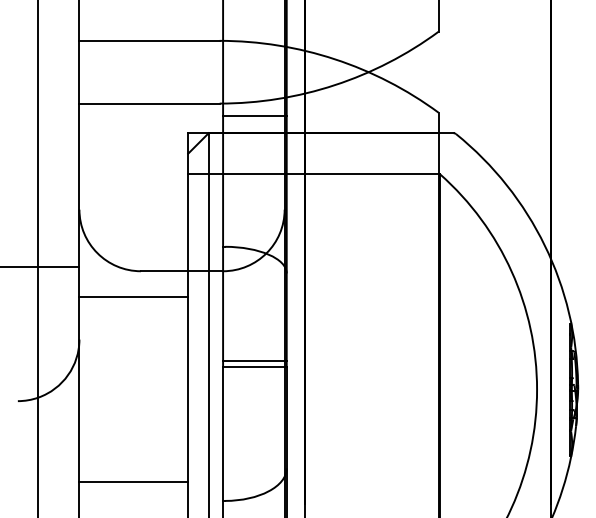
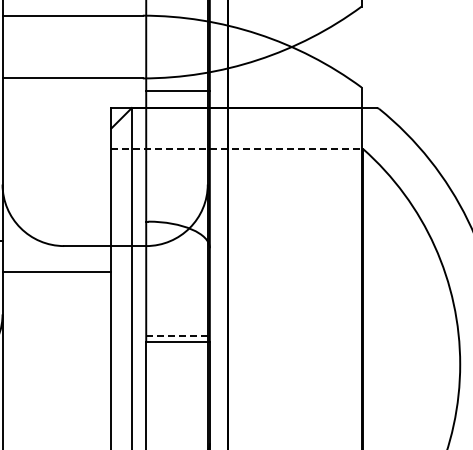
line: (314, 174) -> (237, 149), solid -> dashed
line: (254, 361) -> (177, 336), solid -> dashed

